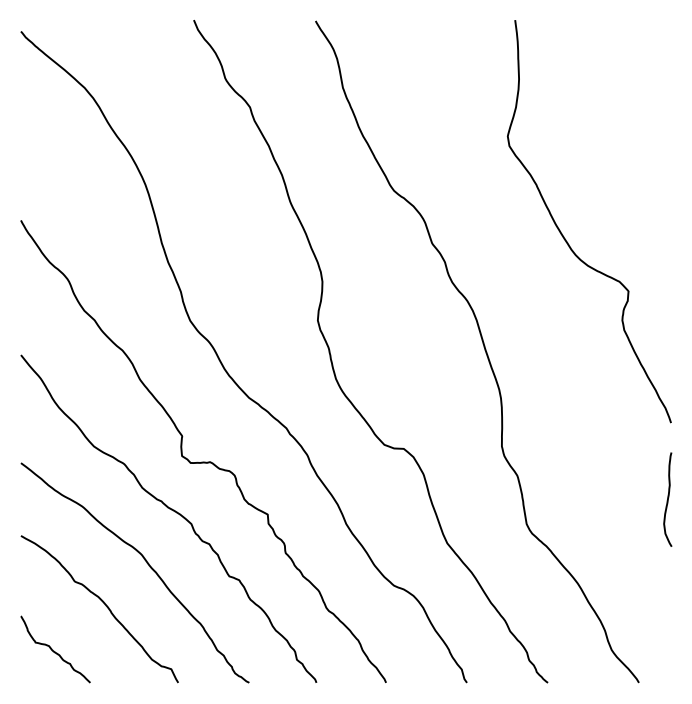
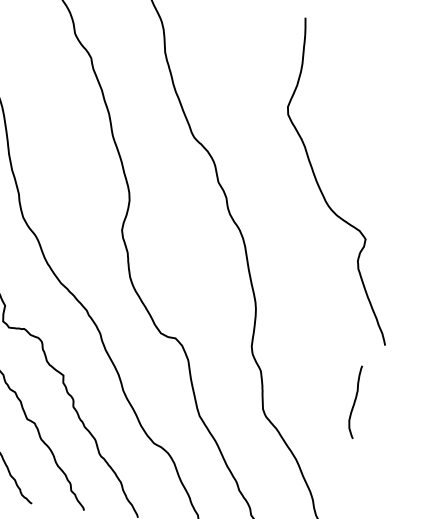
curve: (667, 499) -> (354, 401), moved

